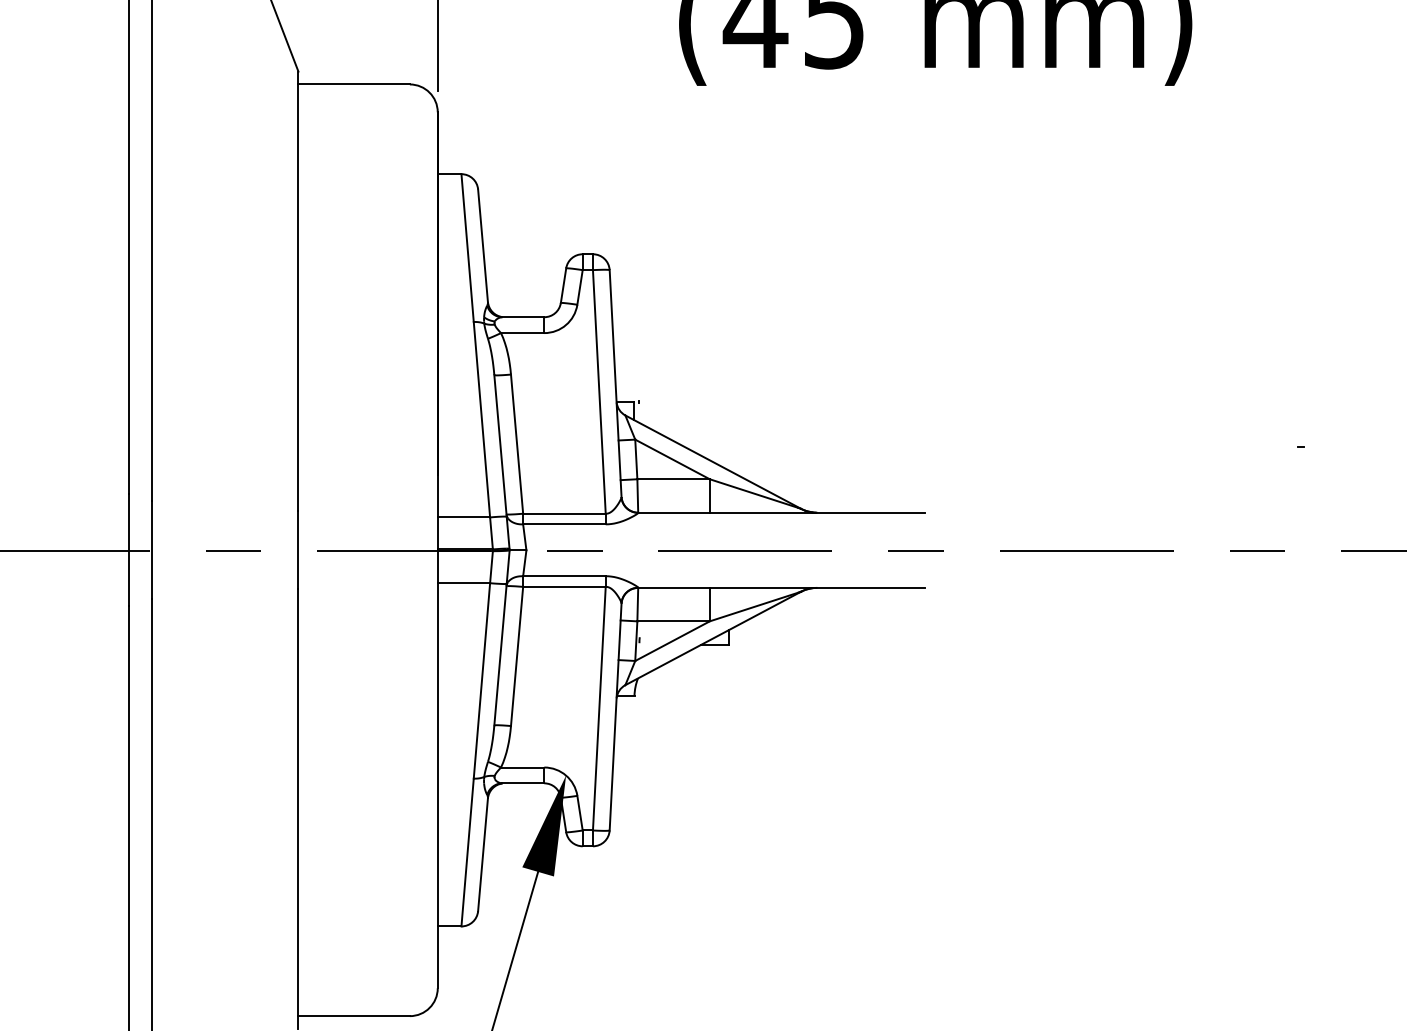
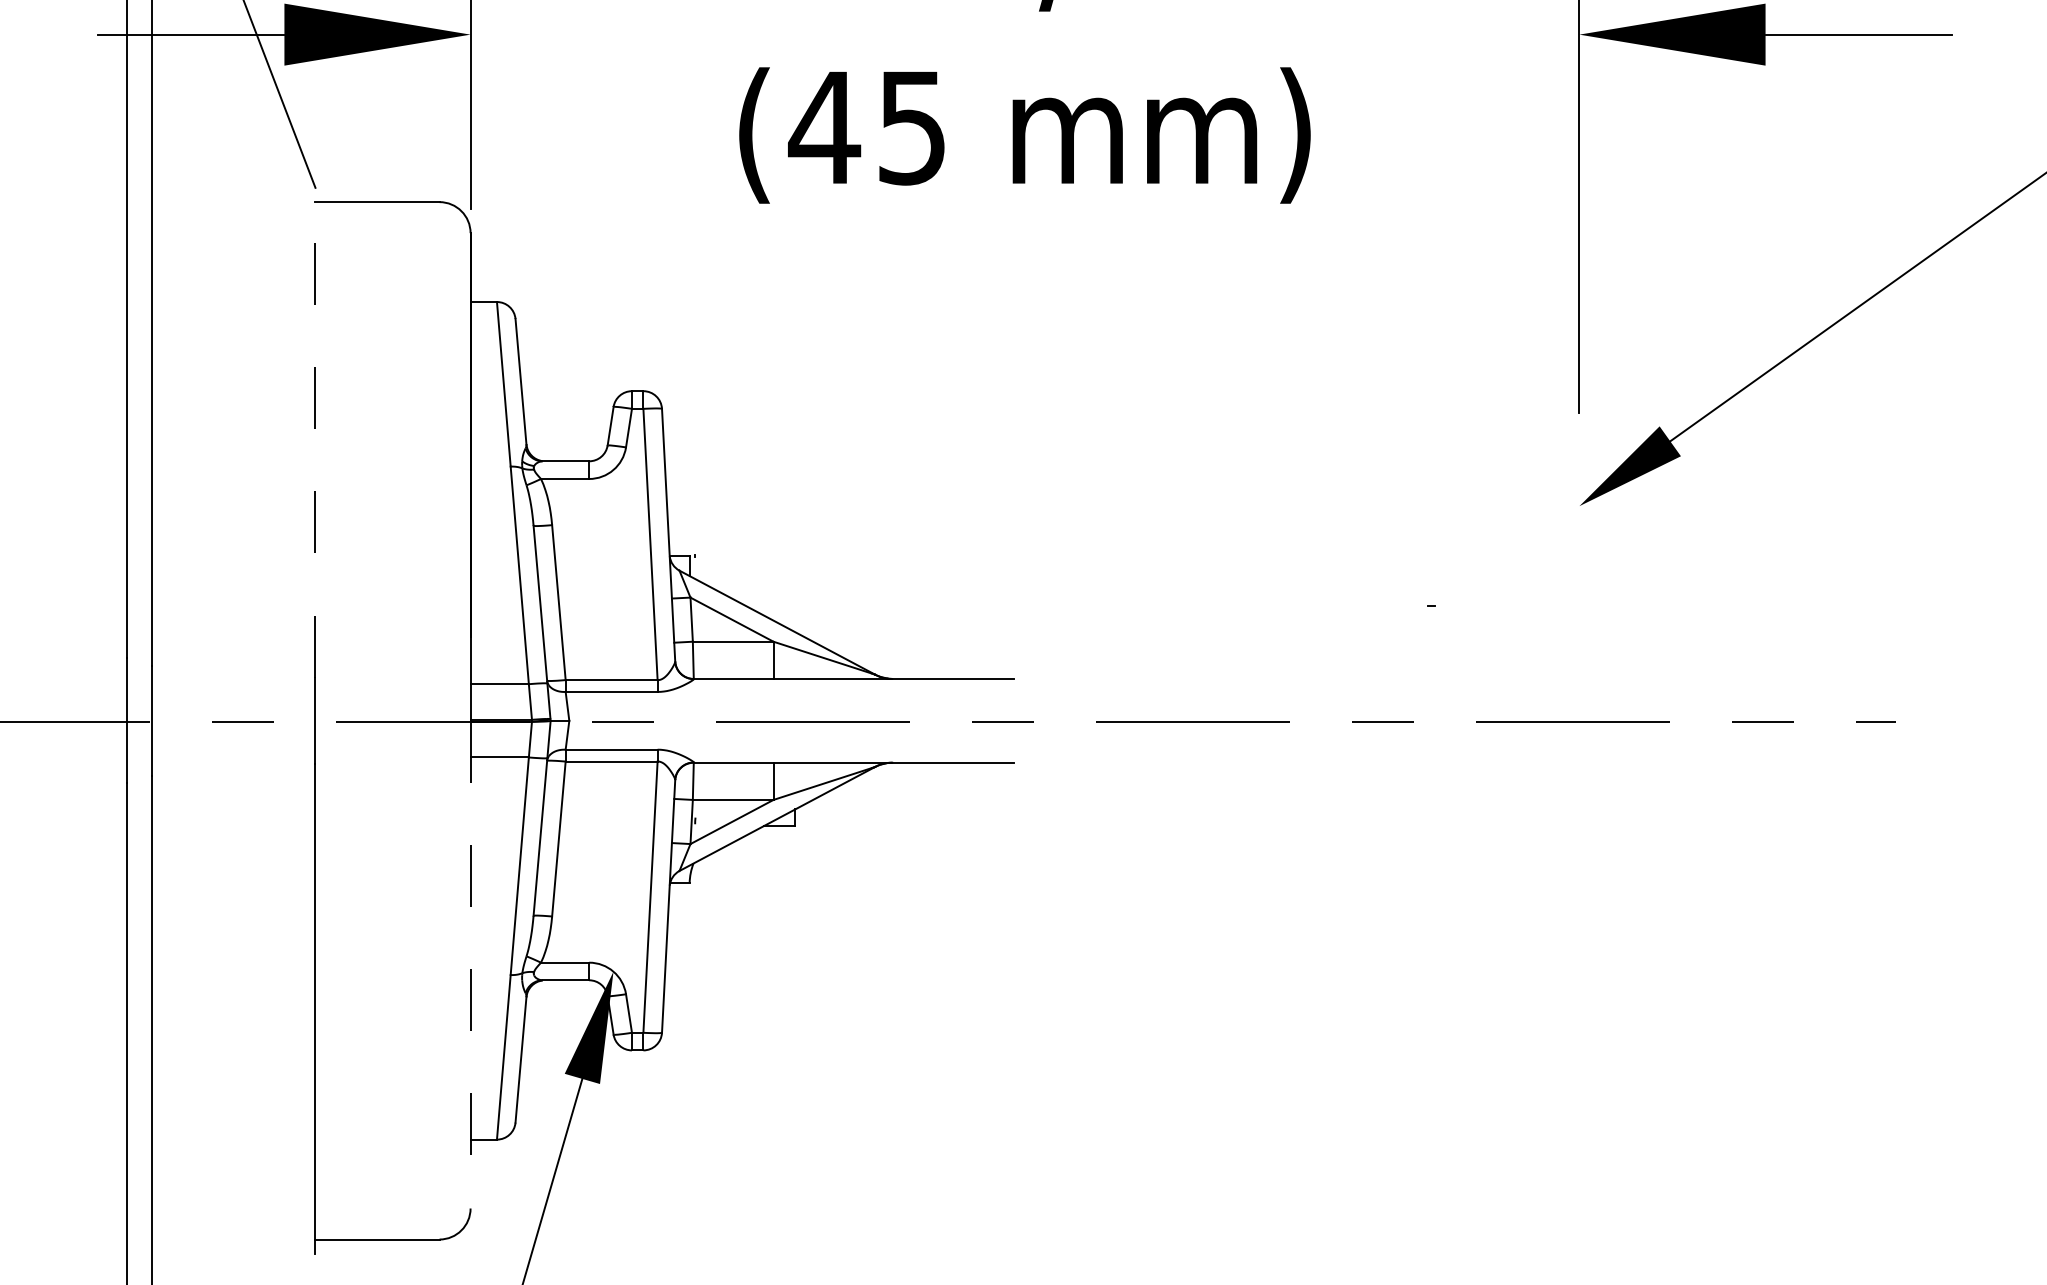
line: (298, 291) -> (315, 432), solid -> dashed
line: (437, 769) -> (470, 964), solid -> dashed

